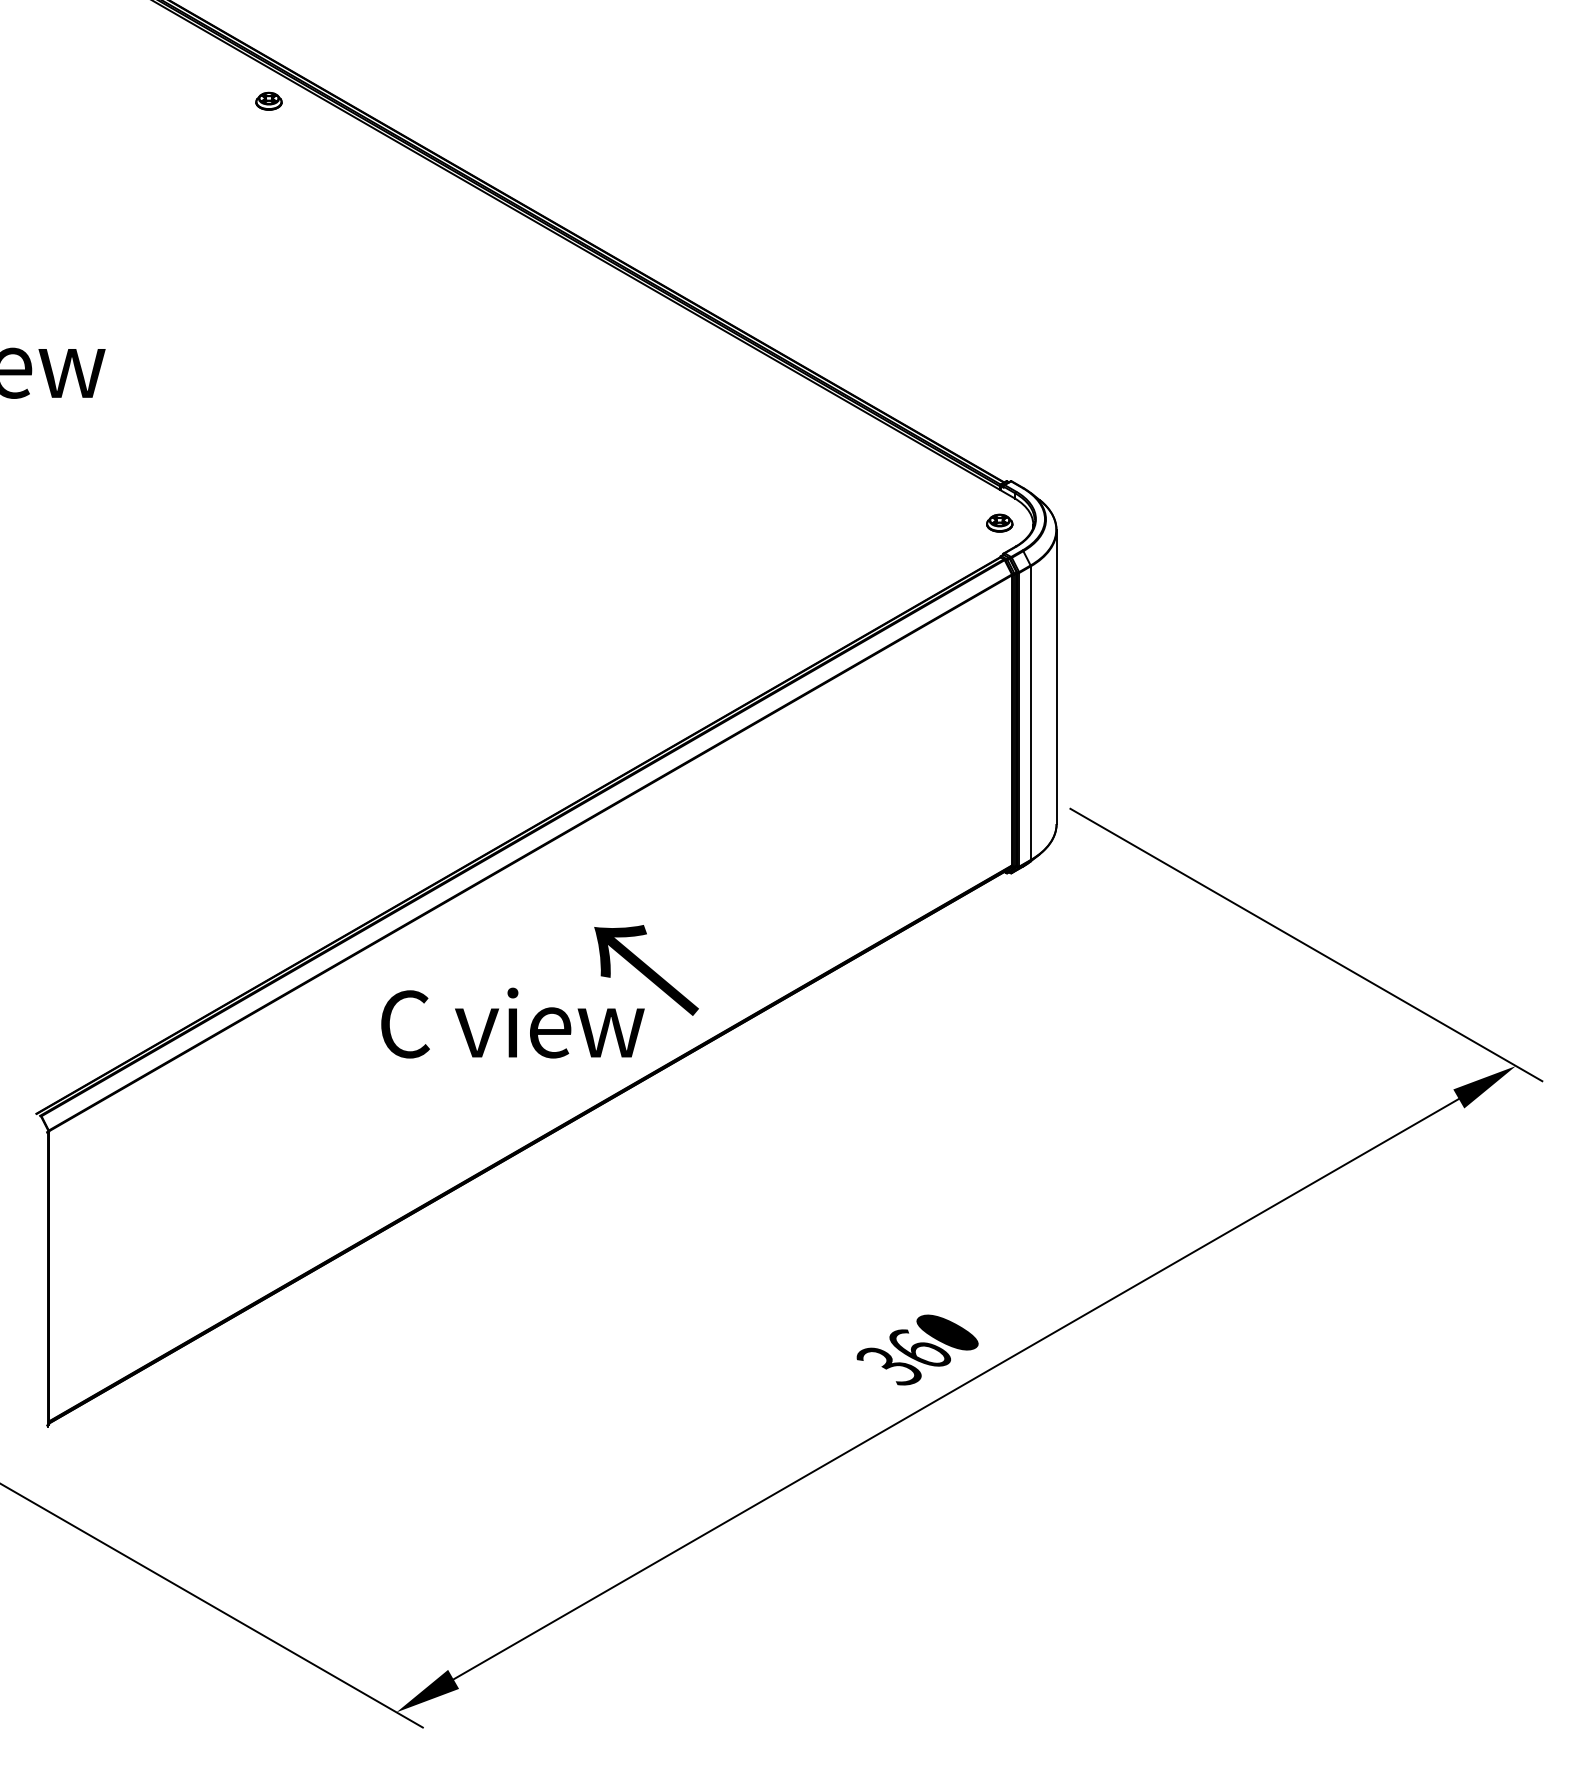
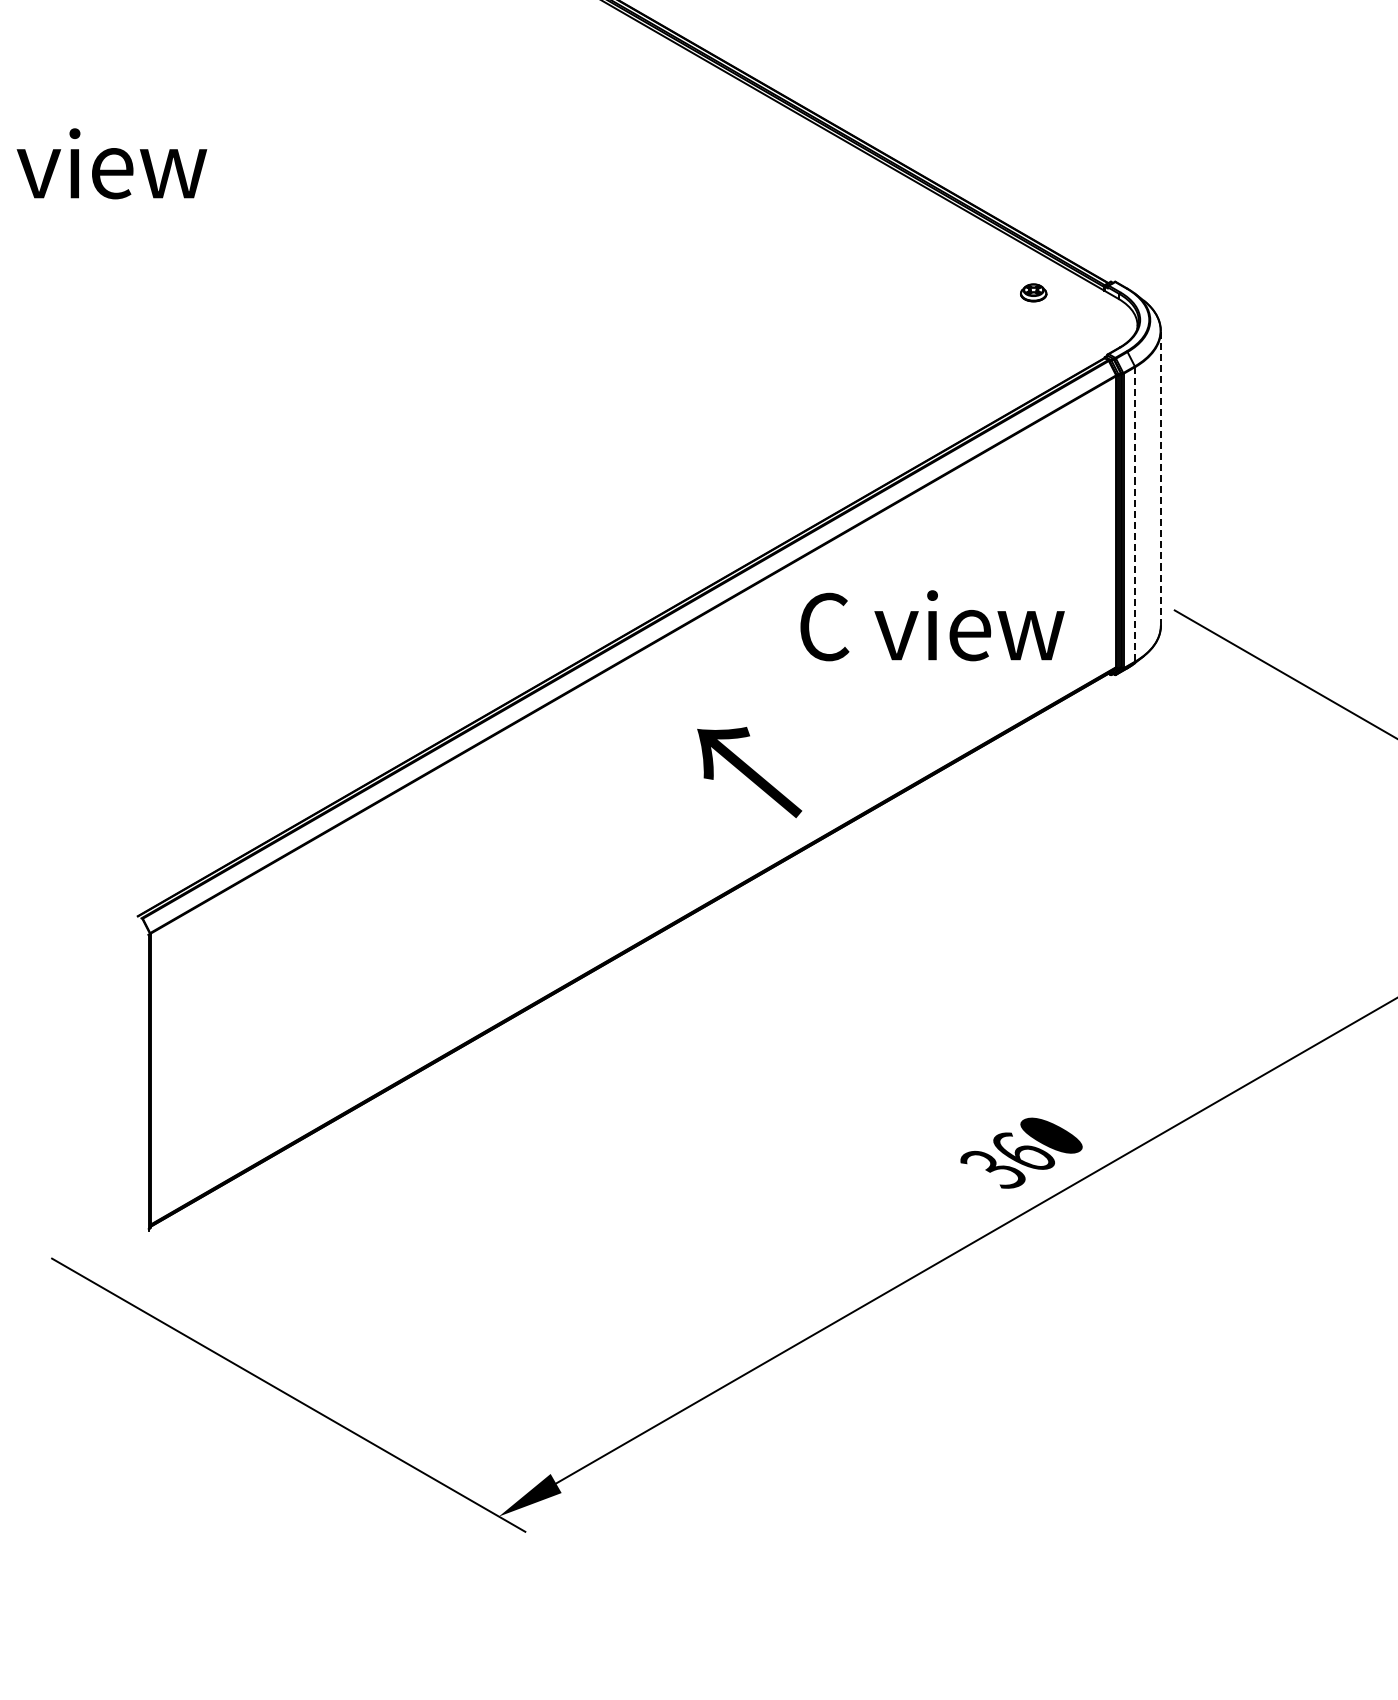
part: (999, 522) -> (1033, 292), moved
line: (1056, 677) -> (1160, 478), solid -> dashed
line: (1030, 713) -> (1134, 514), solid -> dashed
text: (512, 1022) -> (932, 625), moved

